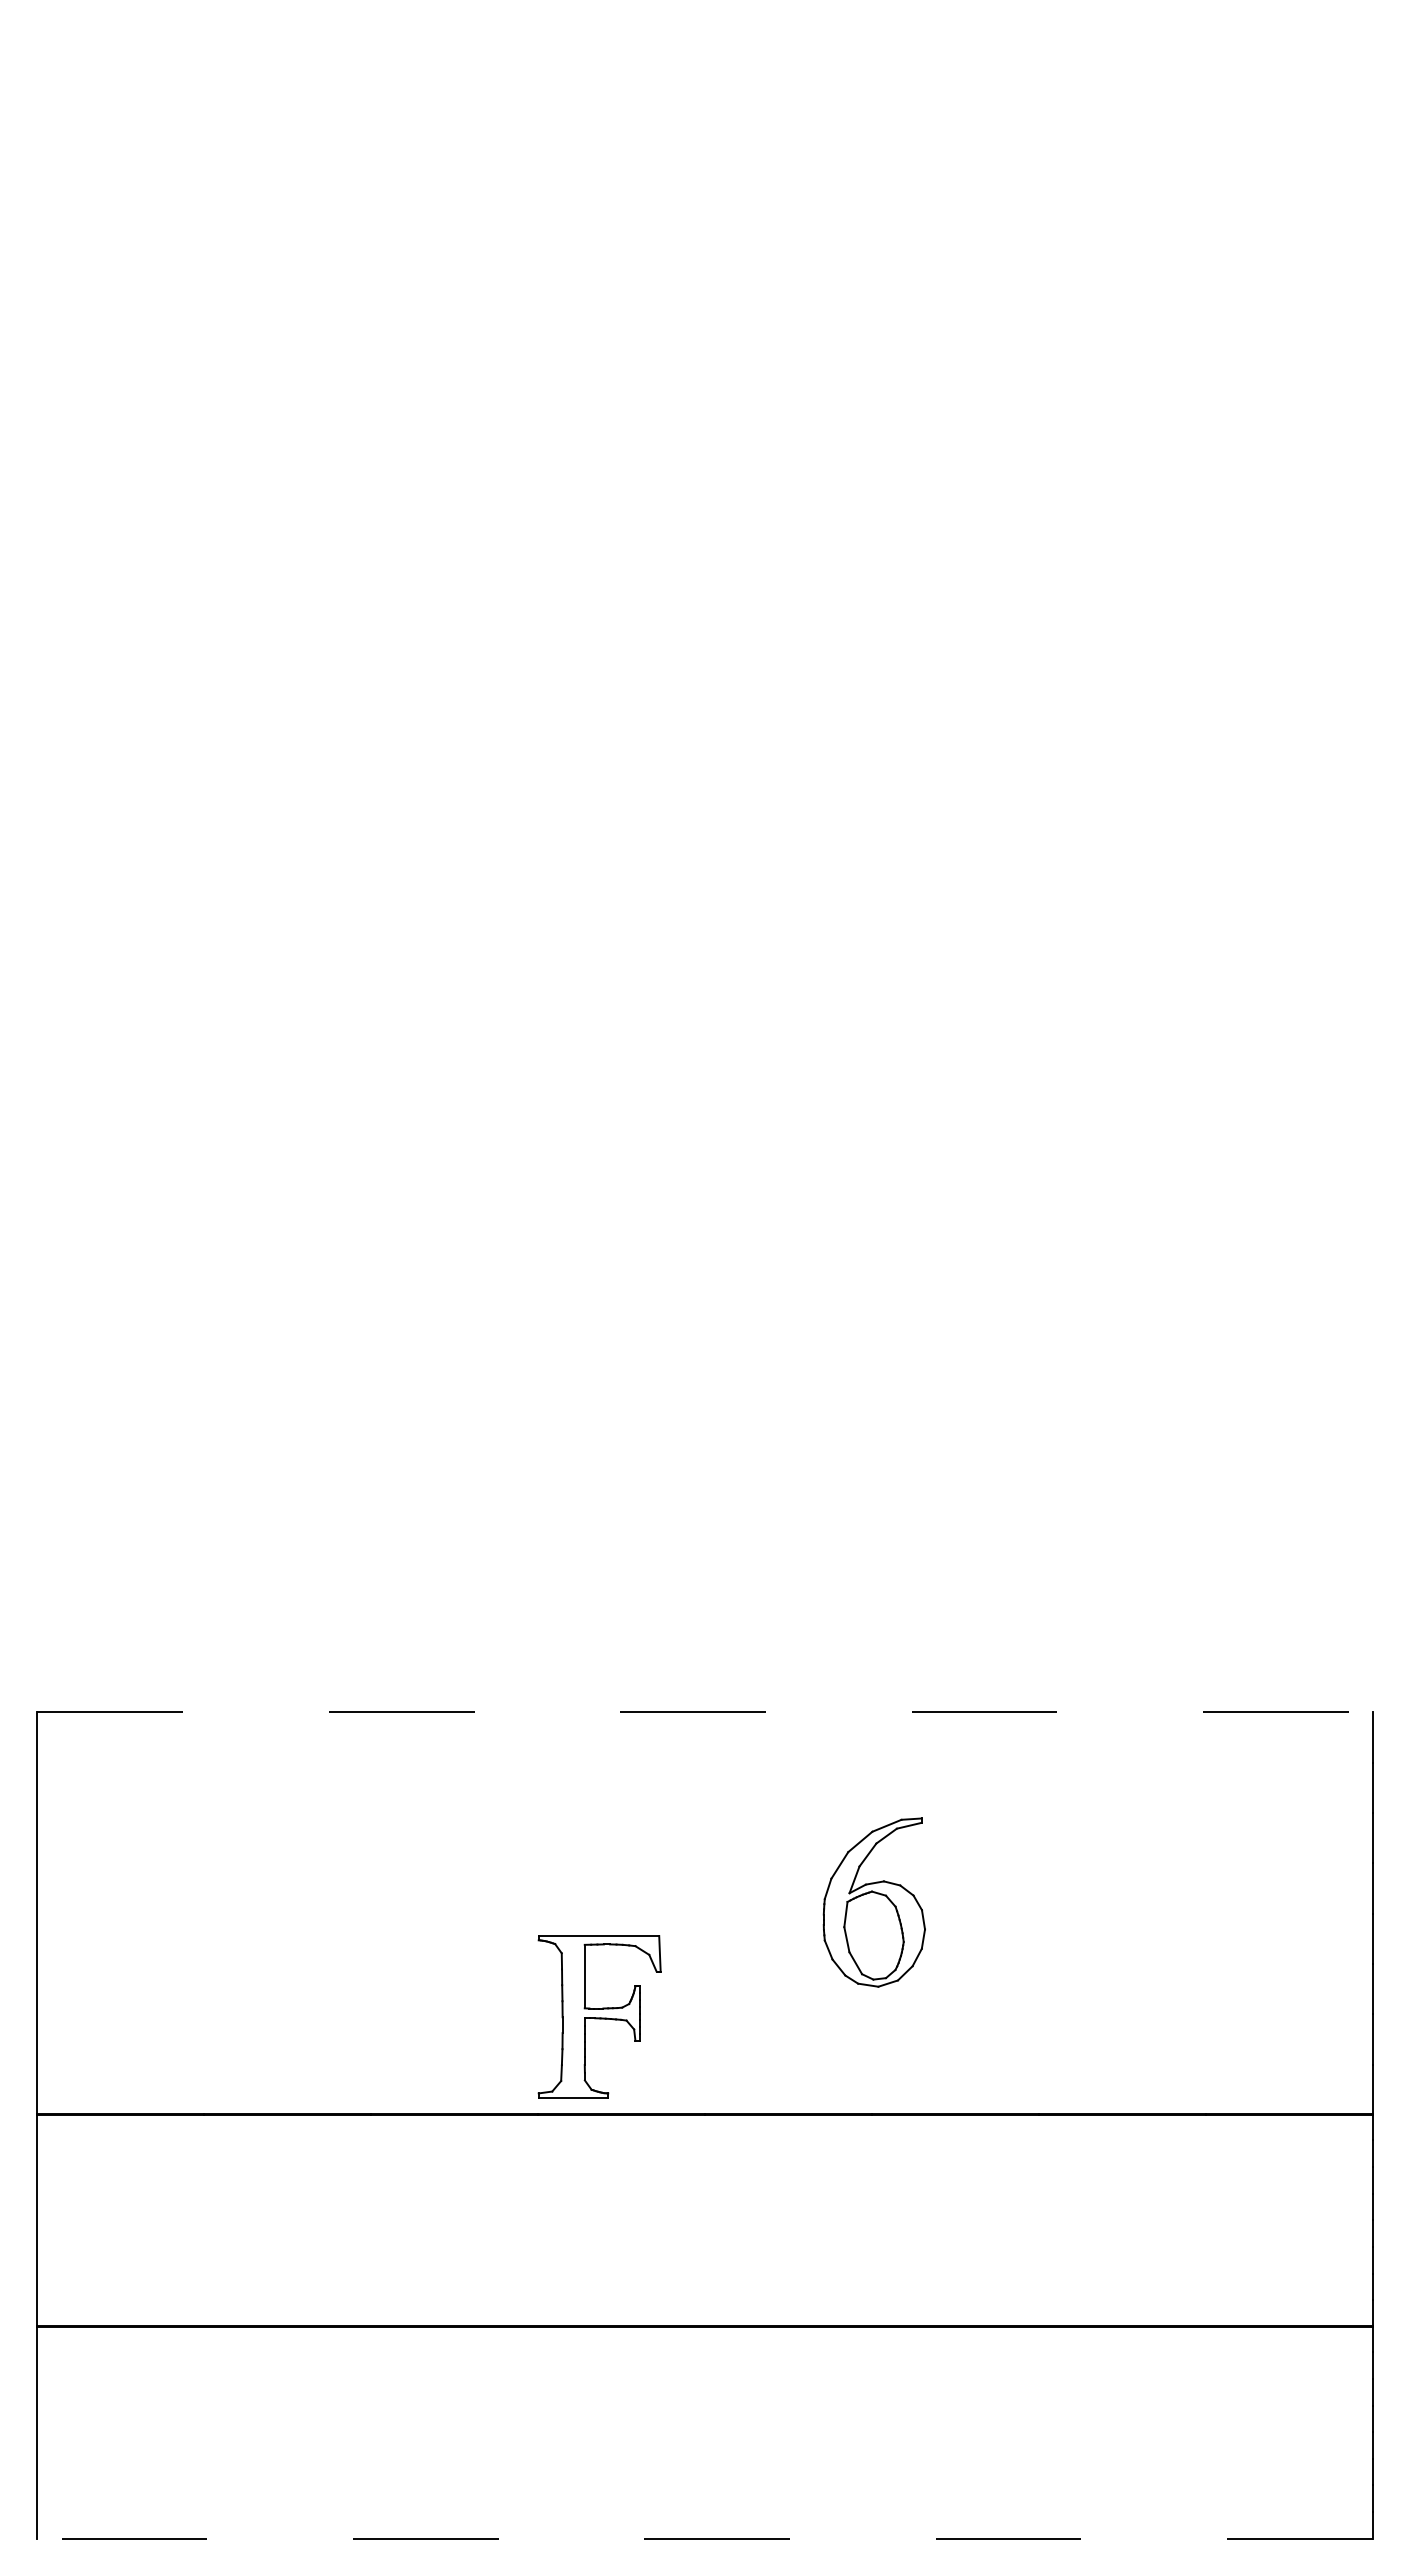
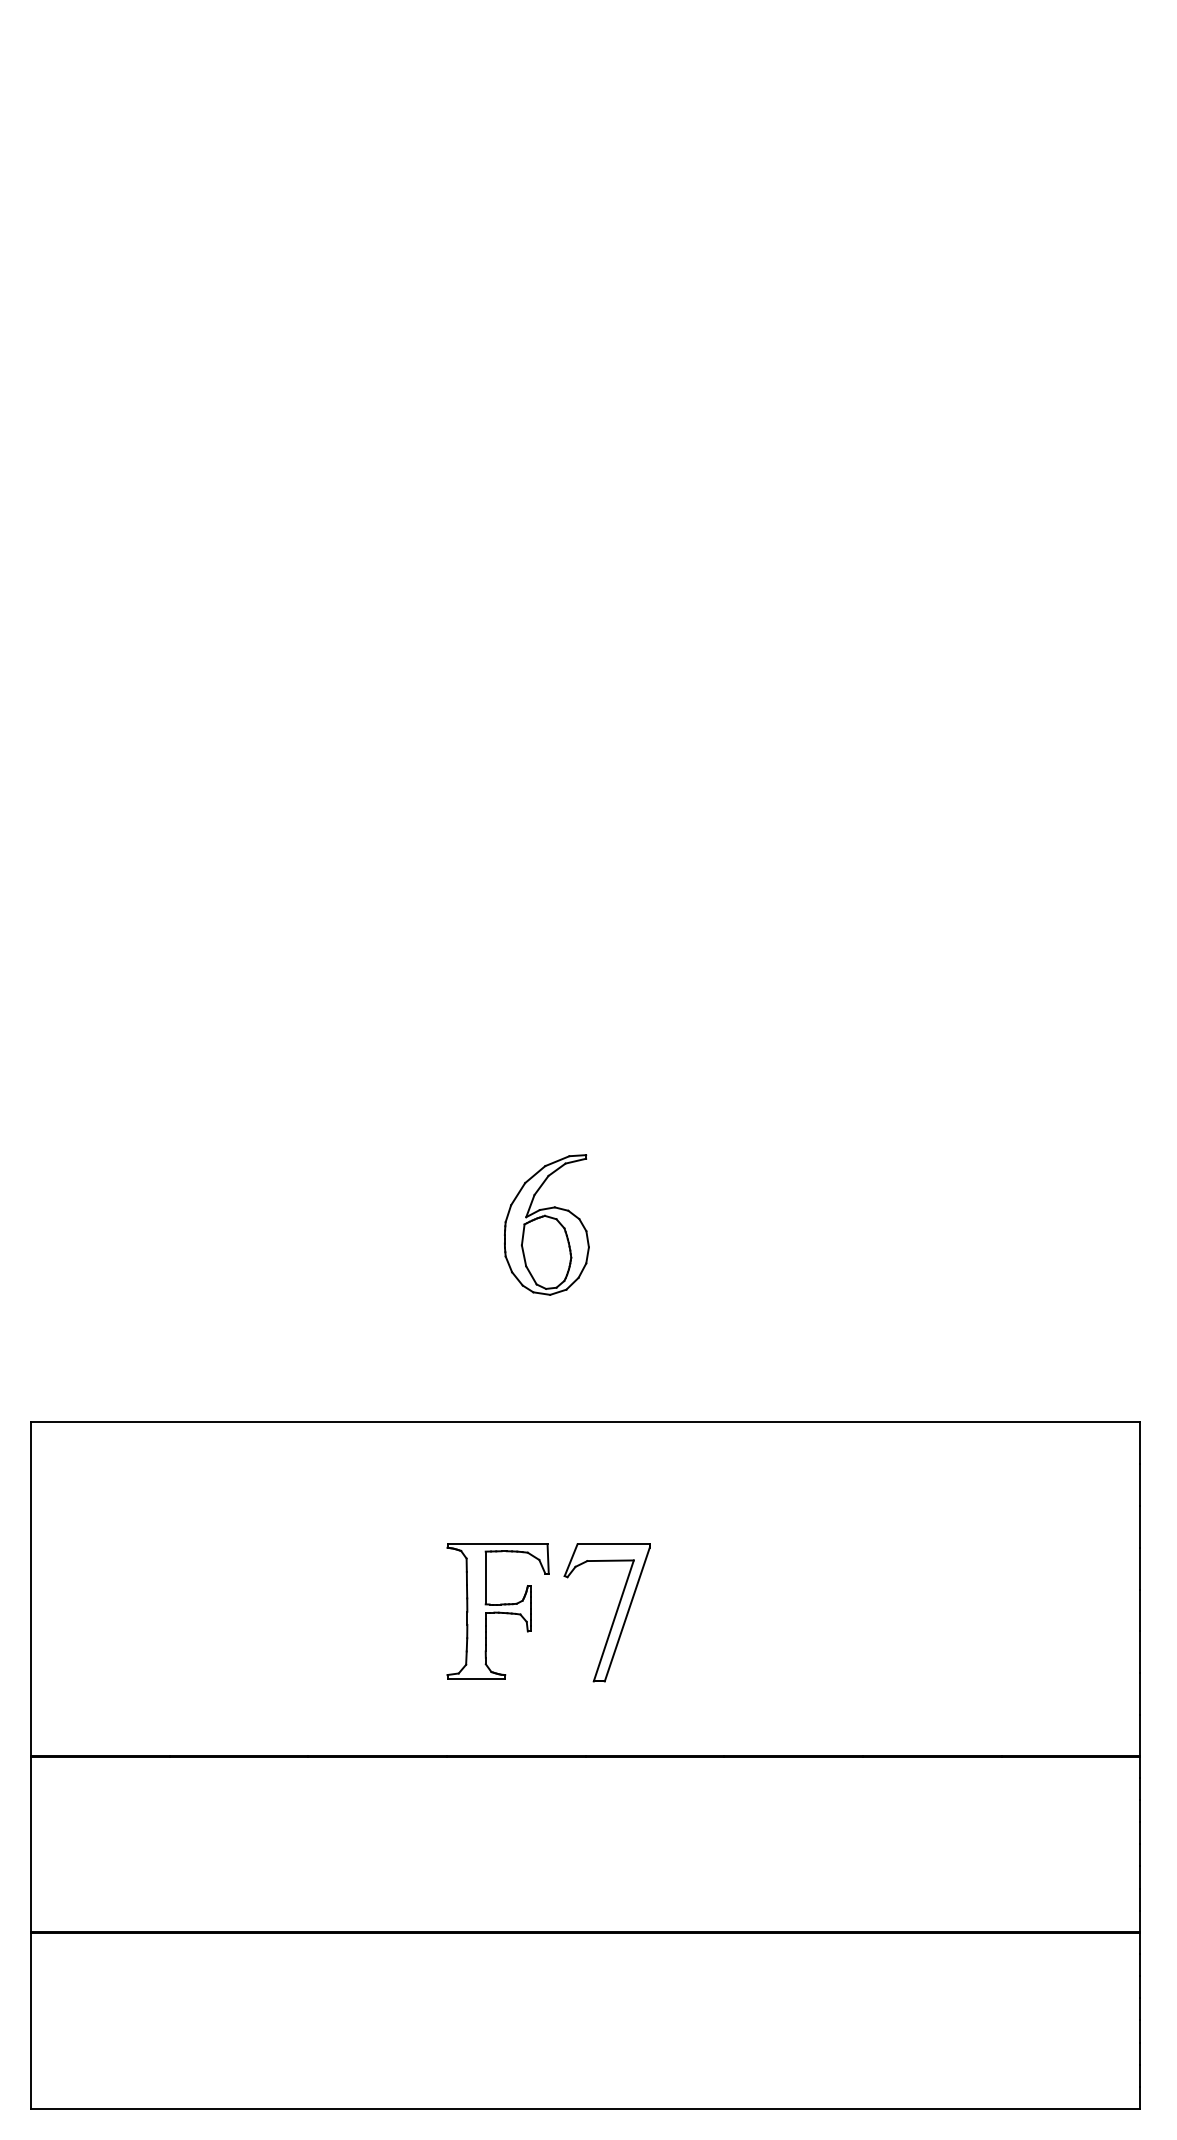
line: (705, 1712) -> (586, 1422), dashed -> solid
part: (873, 1902) -> (546, 1224), moved
part: (740, 1942) -> (615, 1613), added
part: (599, 2016) -> (497, 1611), moved
line: (705, 2538) -> (586, 2108), dashed -> solid

